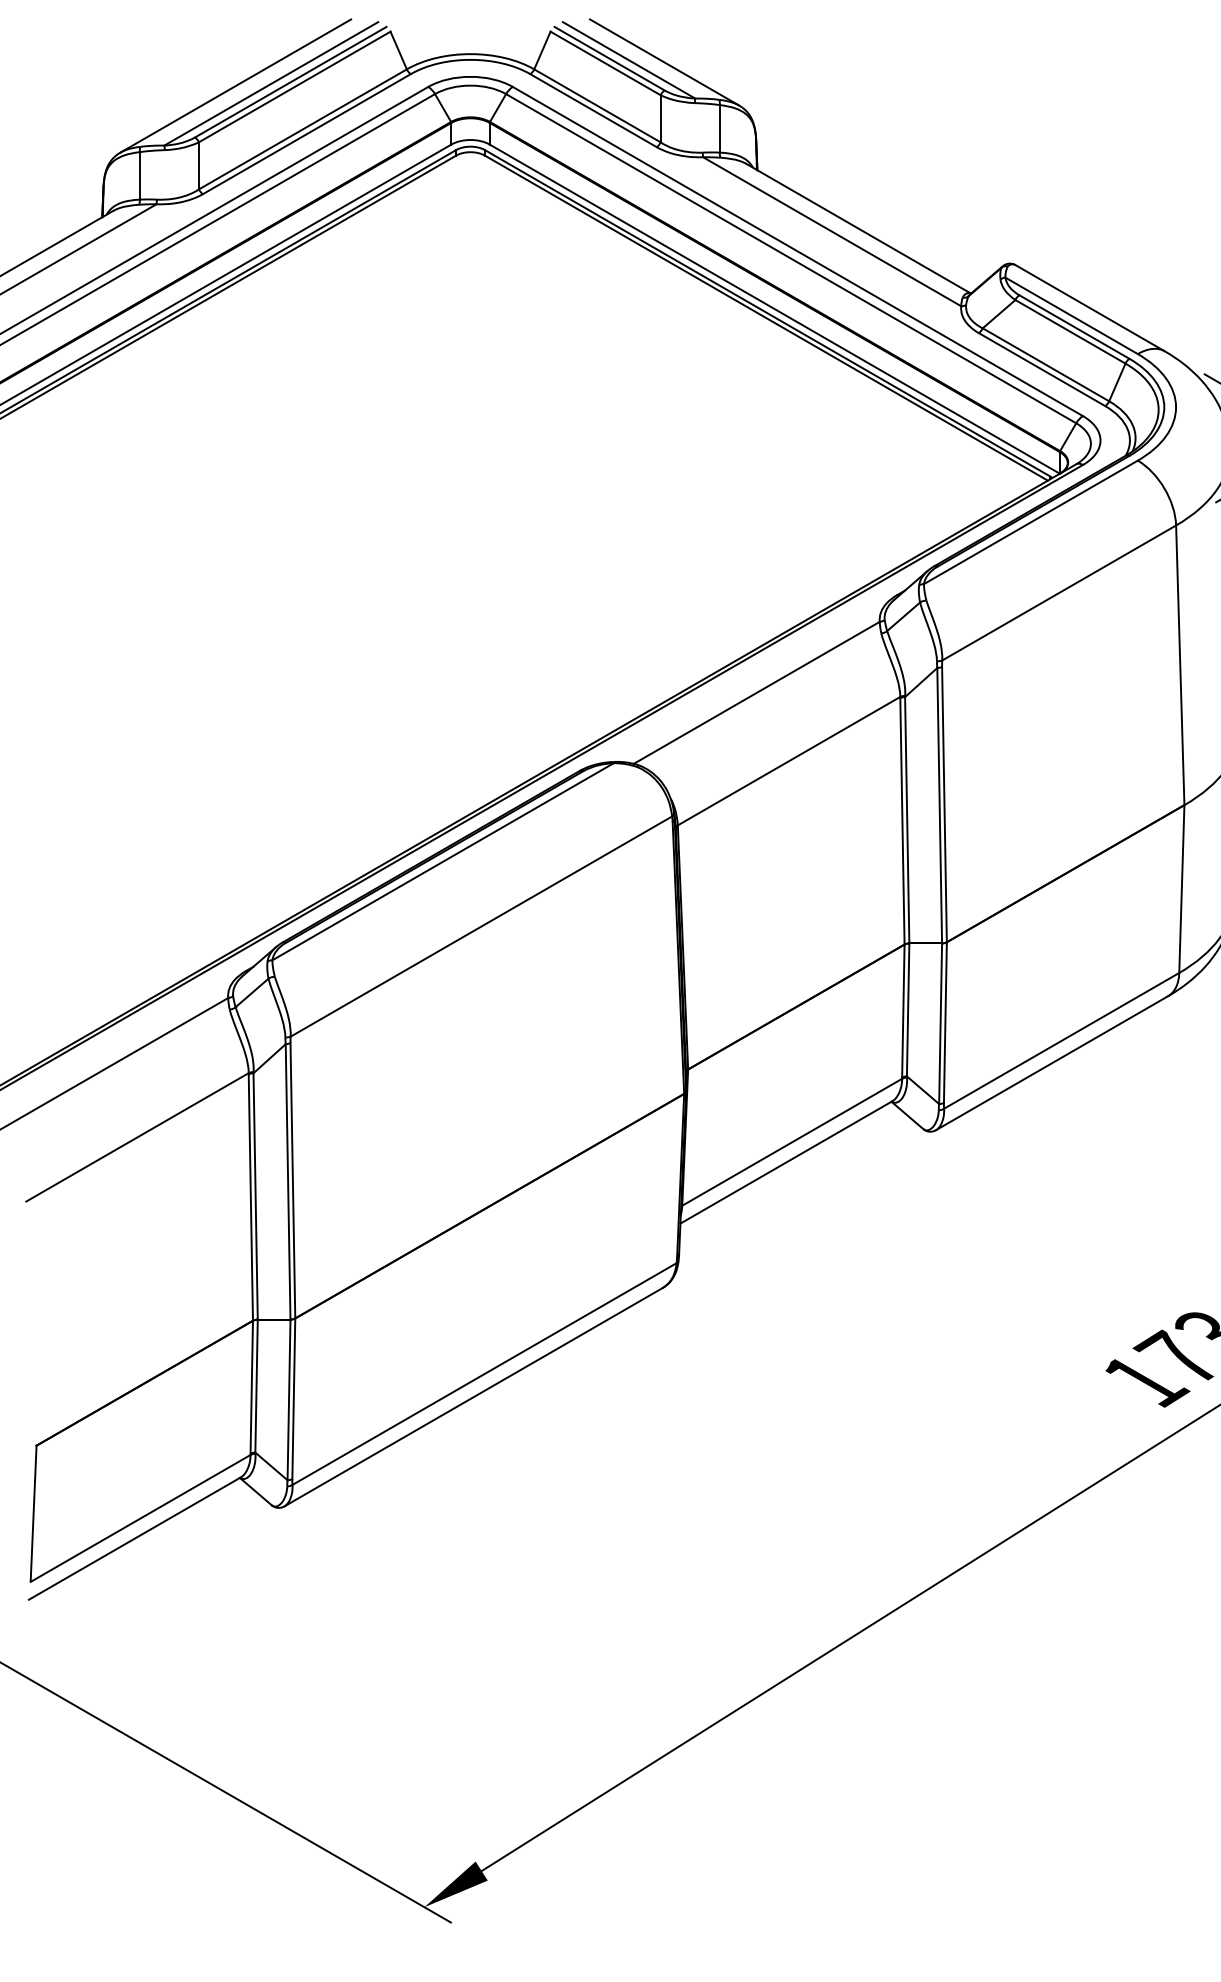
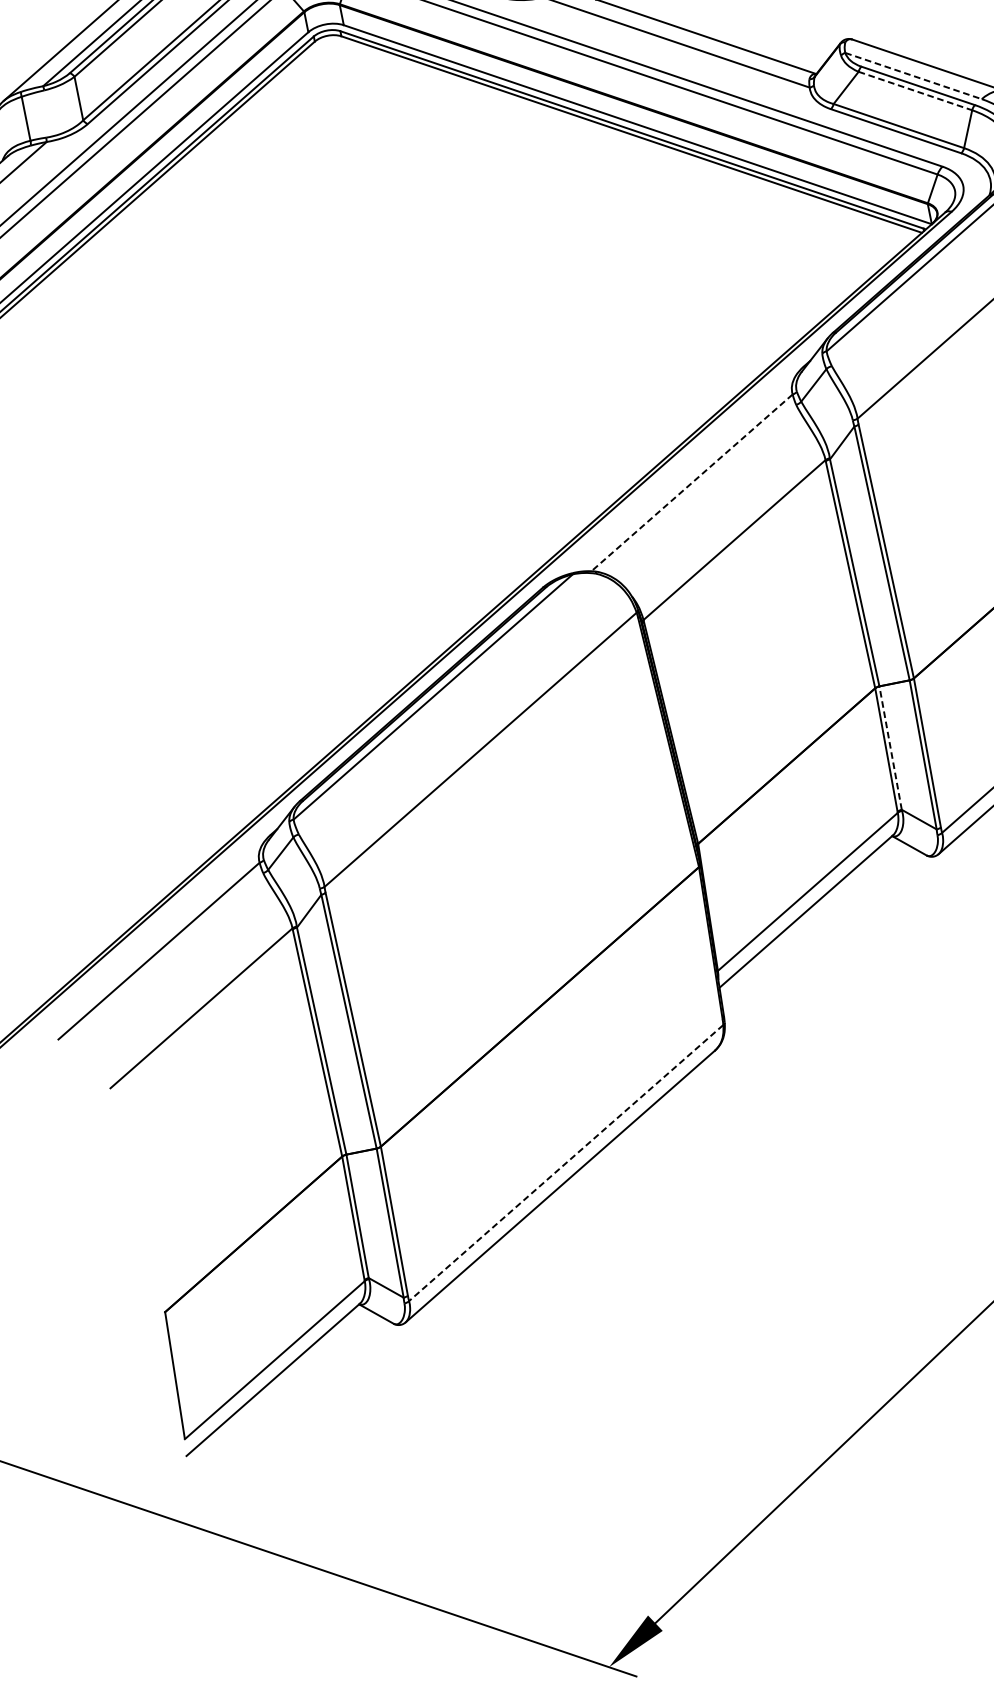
line: (1072, 316) -> (914, 76), solid -> dashed
line: (1070, 331) -> (915, 90), solid -> dashed
line: (756, 693) -> (691, 483), solid -> dashed
line: (908, 1009) -> (890, 747), solid -> dashed
line: (484, 1374) -> (566, 1163), solid -> dashed

